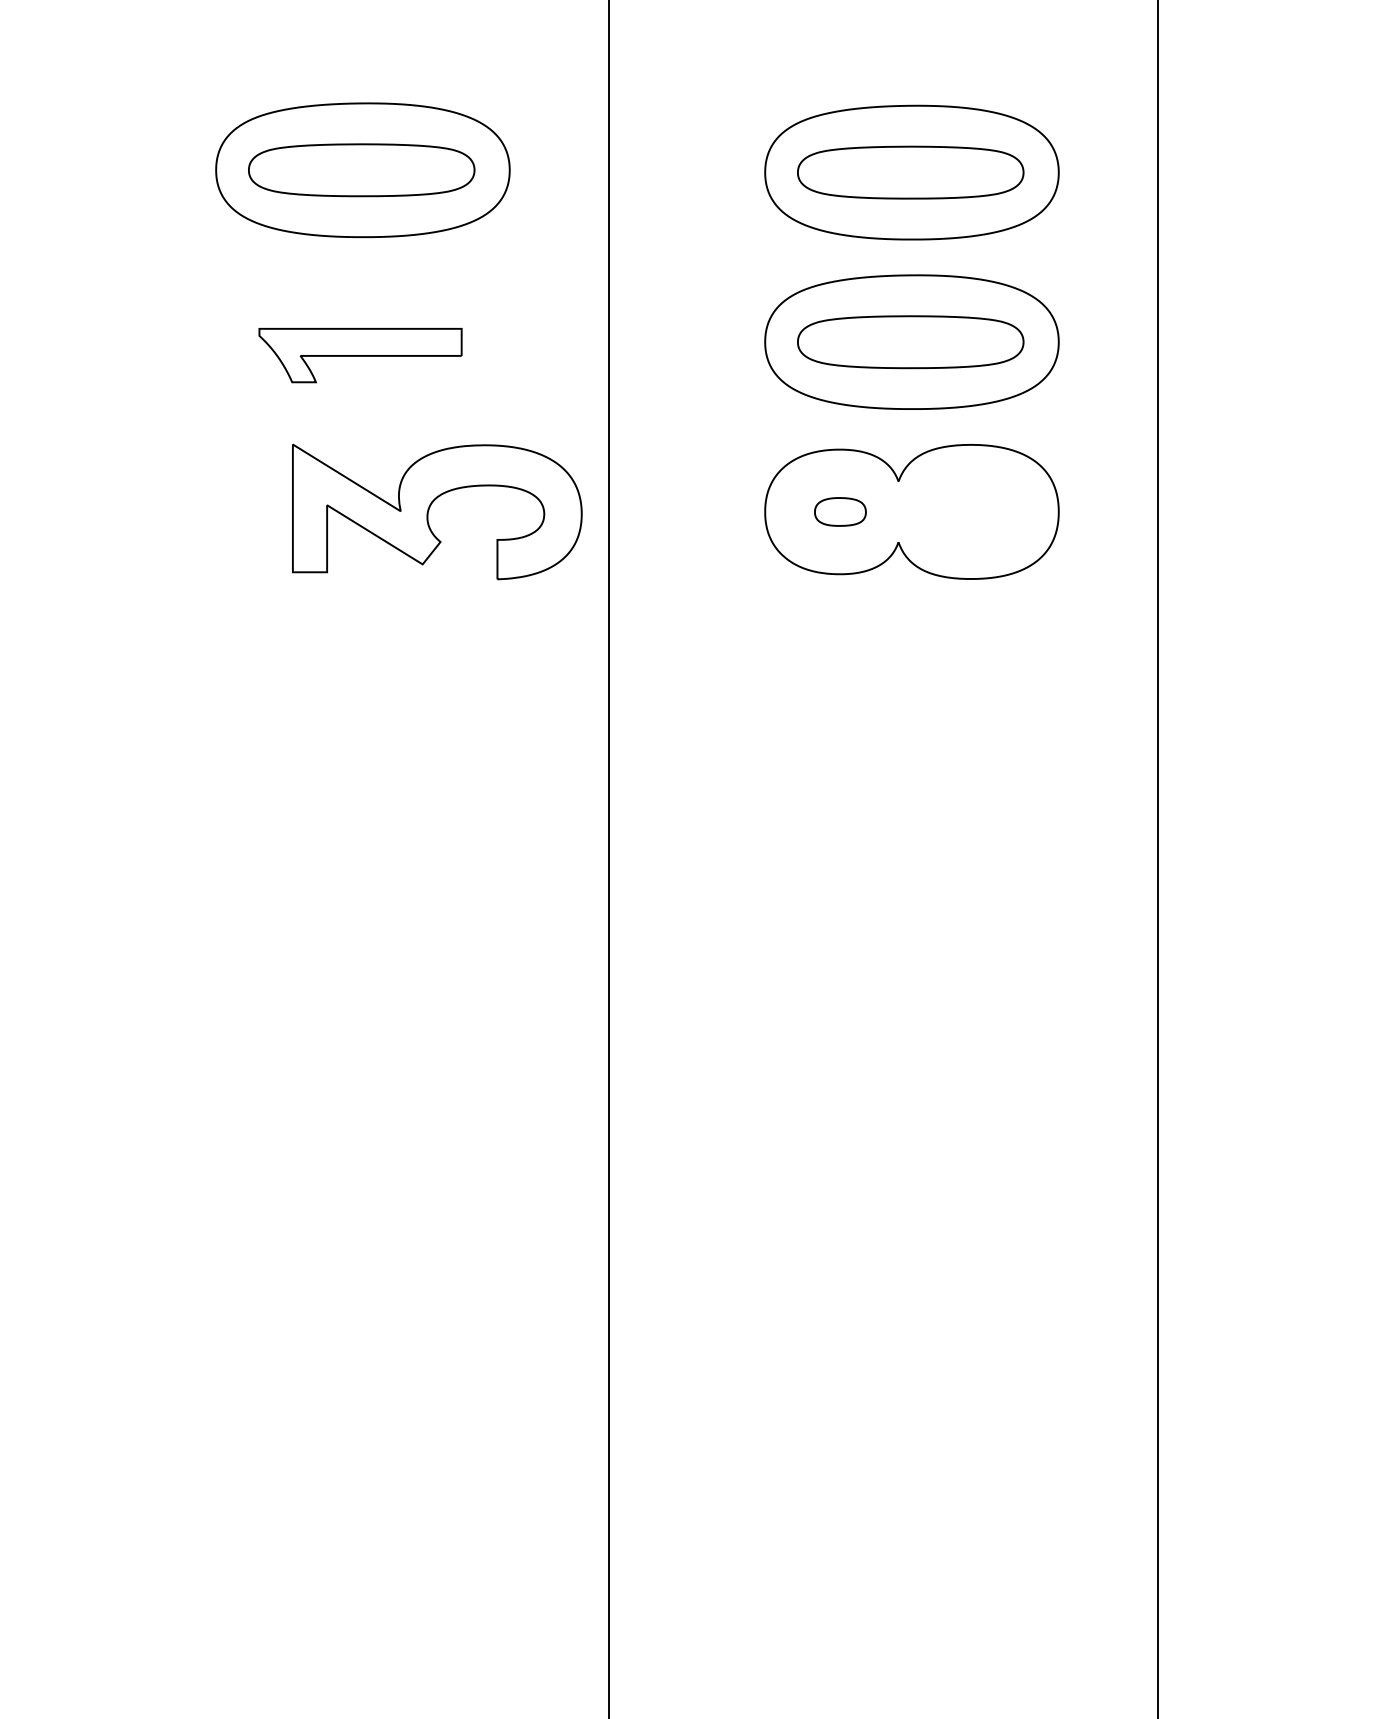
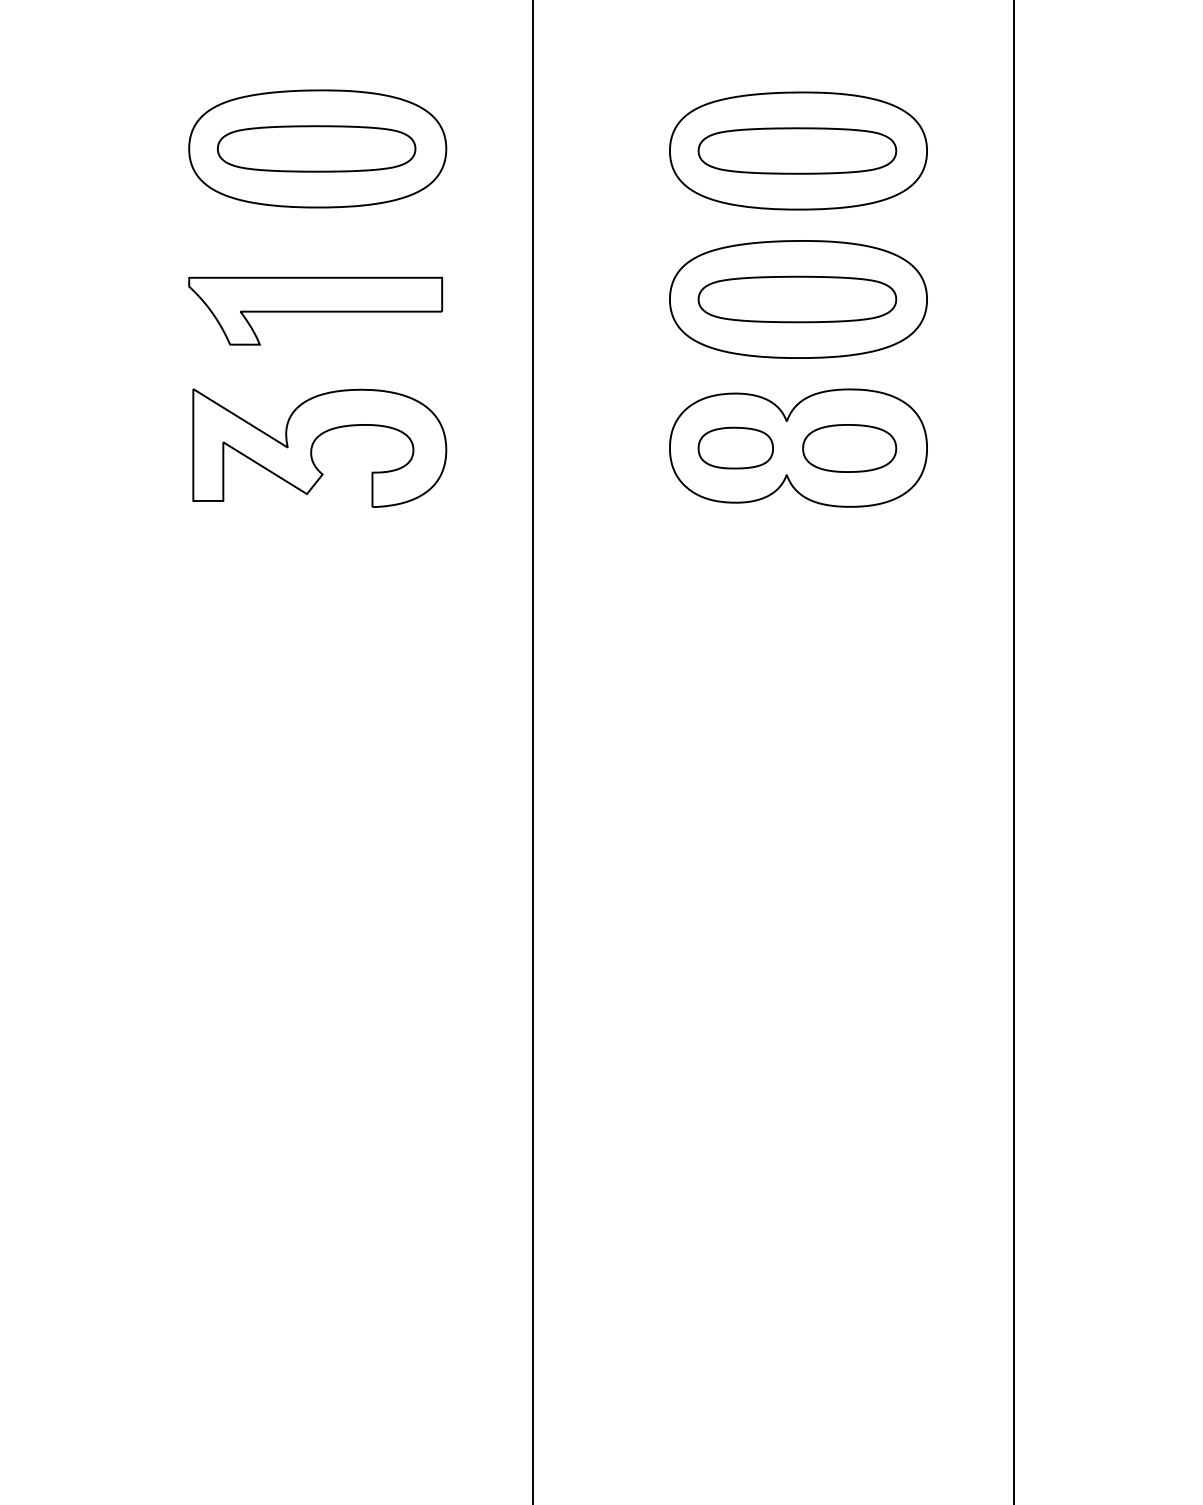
part: (360, 355) -> (315, 311), size x1.43
part: (430, 507) -> (313, 444), moved
part: (840, 511) -> (735, 447), size x1.67
part: (970, 512) -> (849, 448), added

